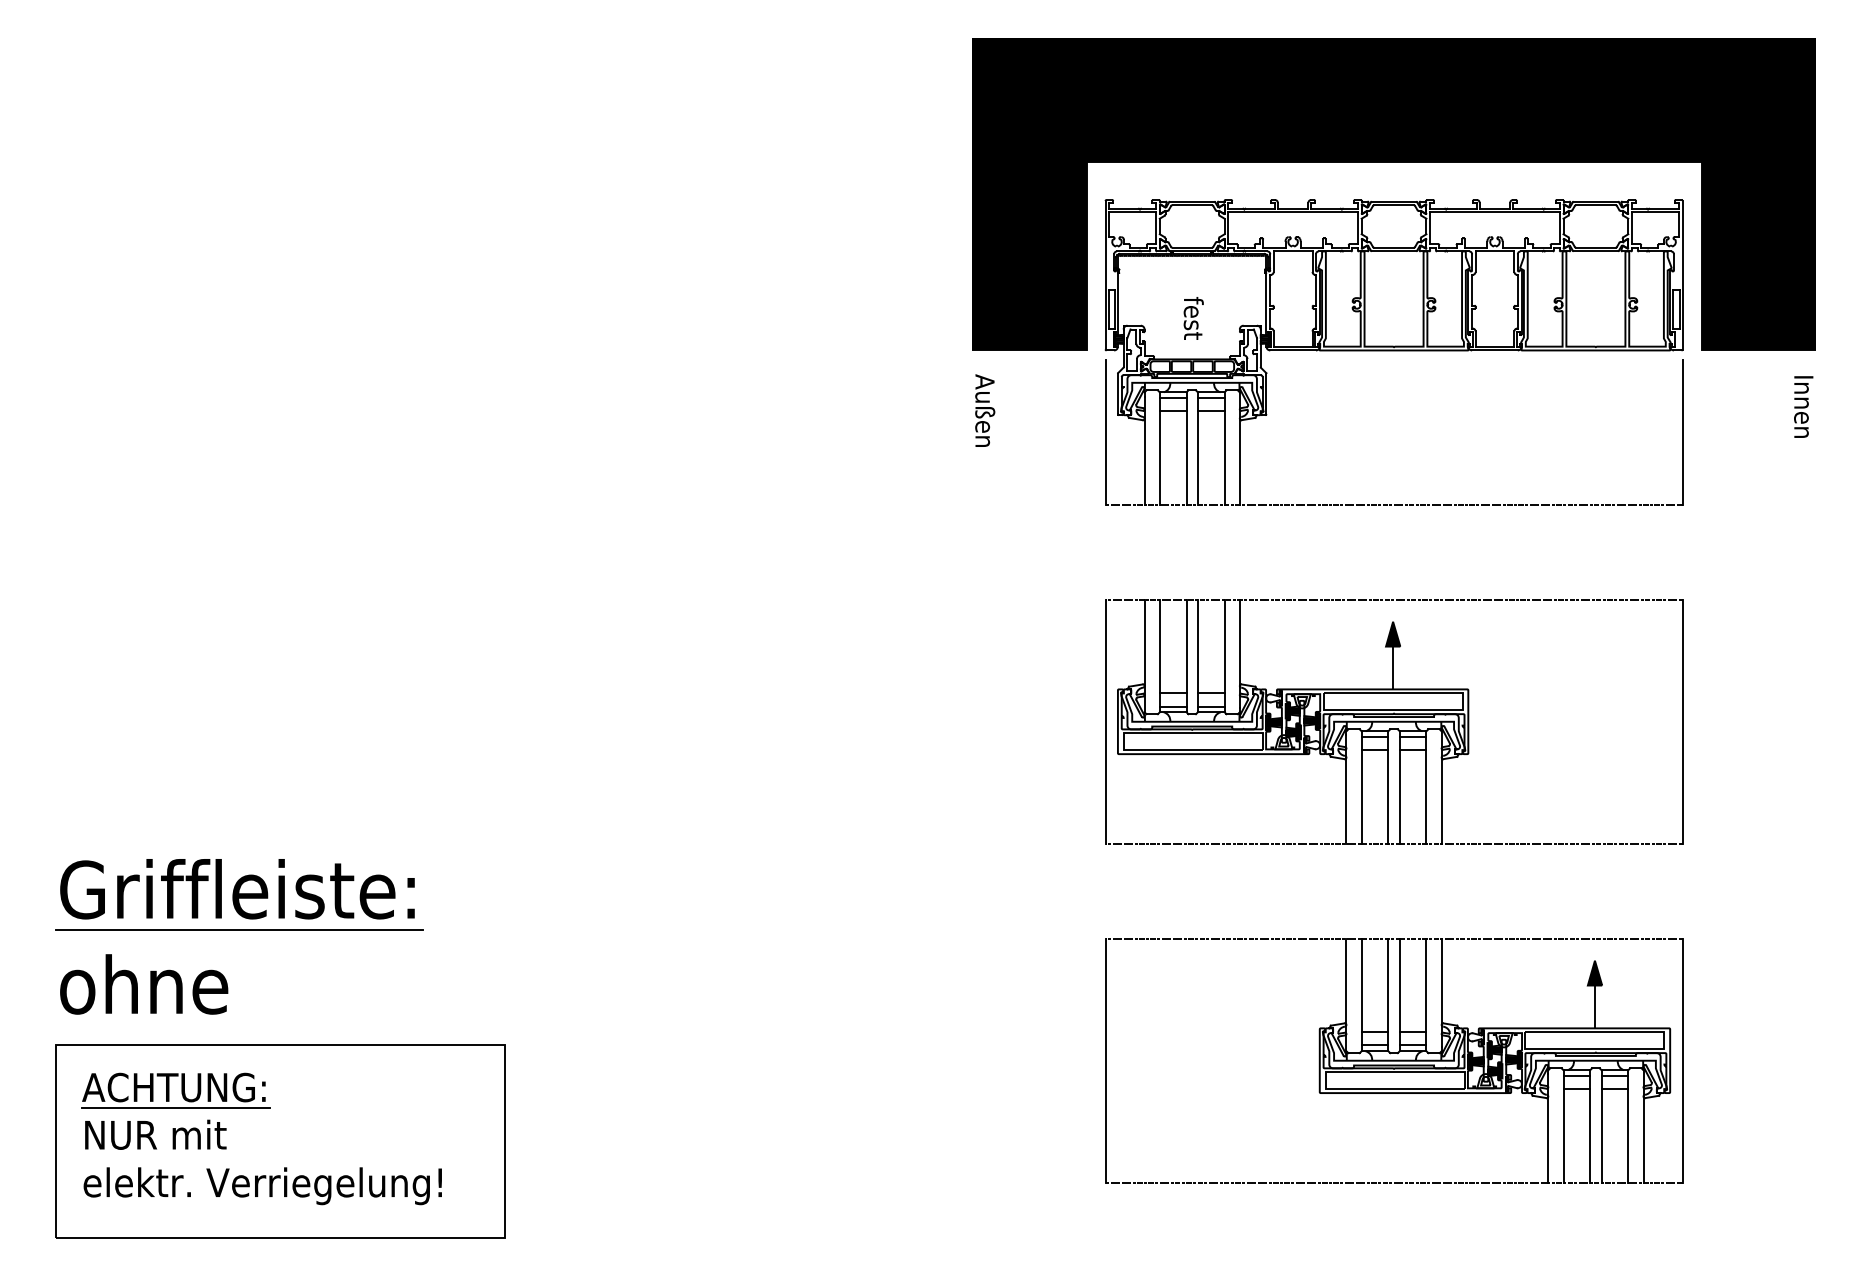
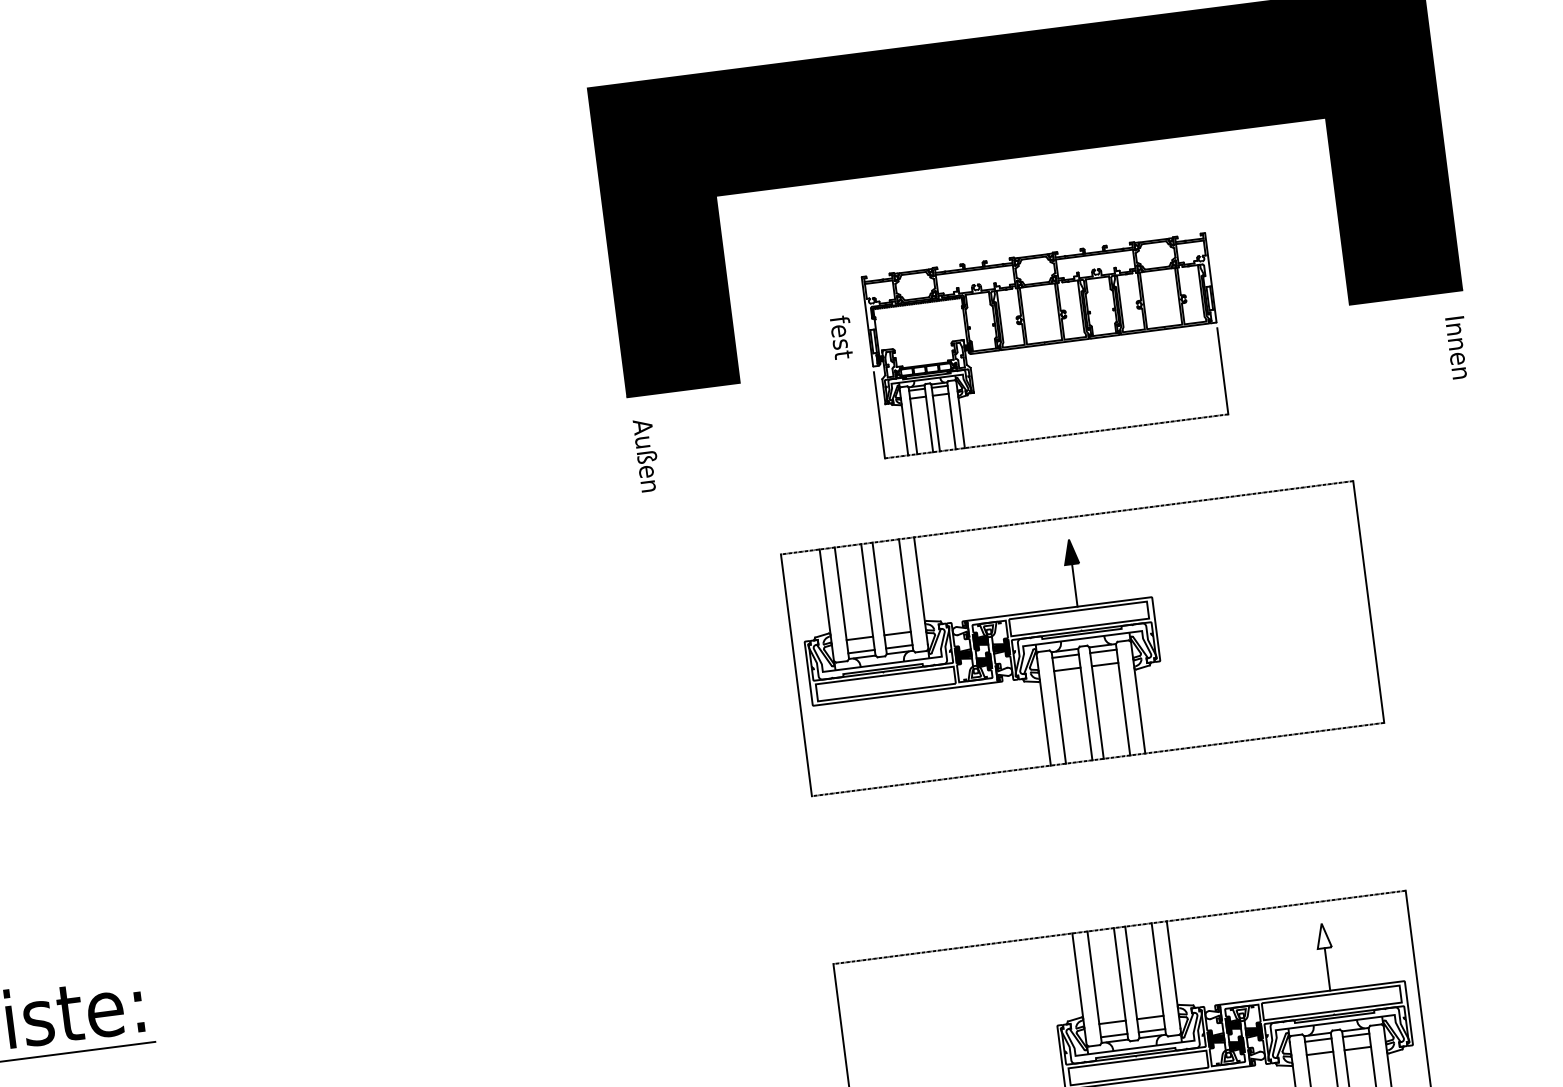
part: (1393, 352) -> (1044, 345), size x0.6
part: (1394, 721) -> (1083, 638), moved
fill: (1594, 972) -> (1322, 935), removed

